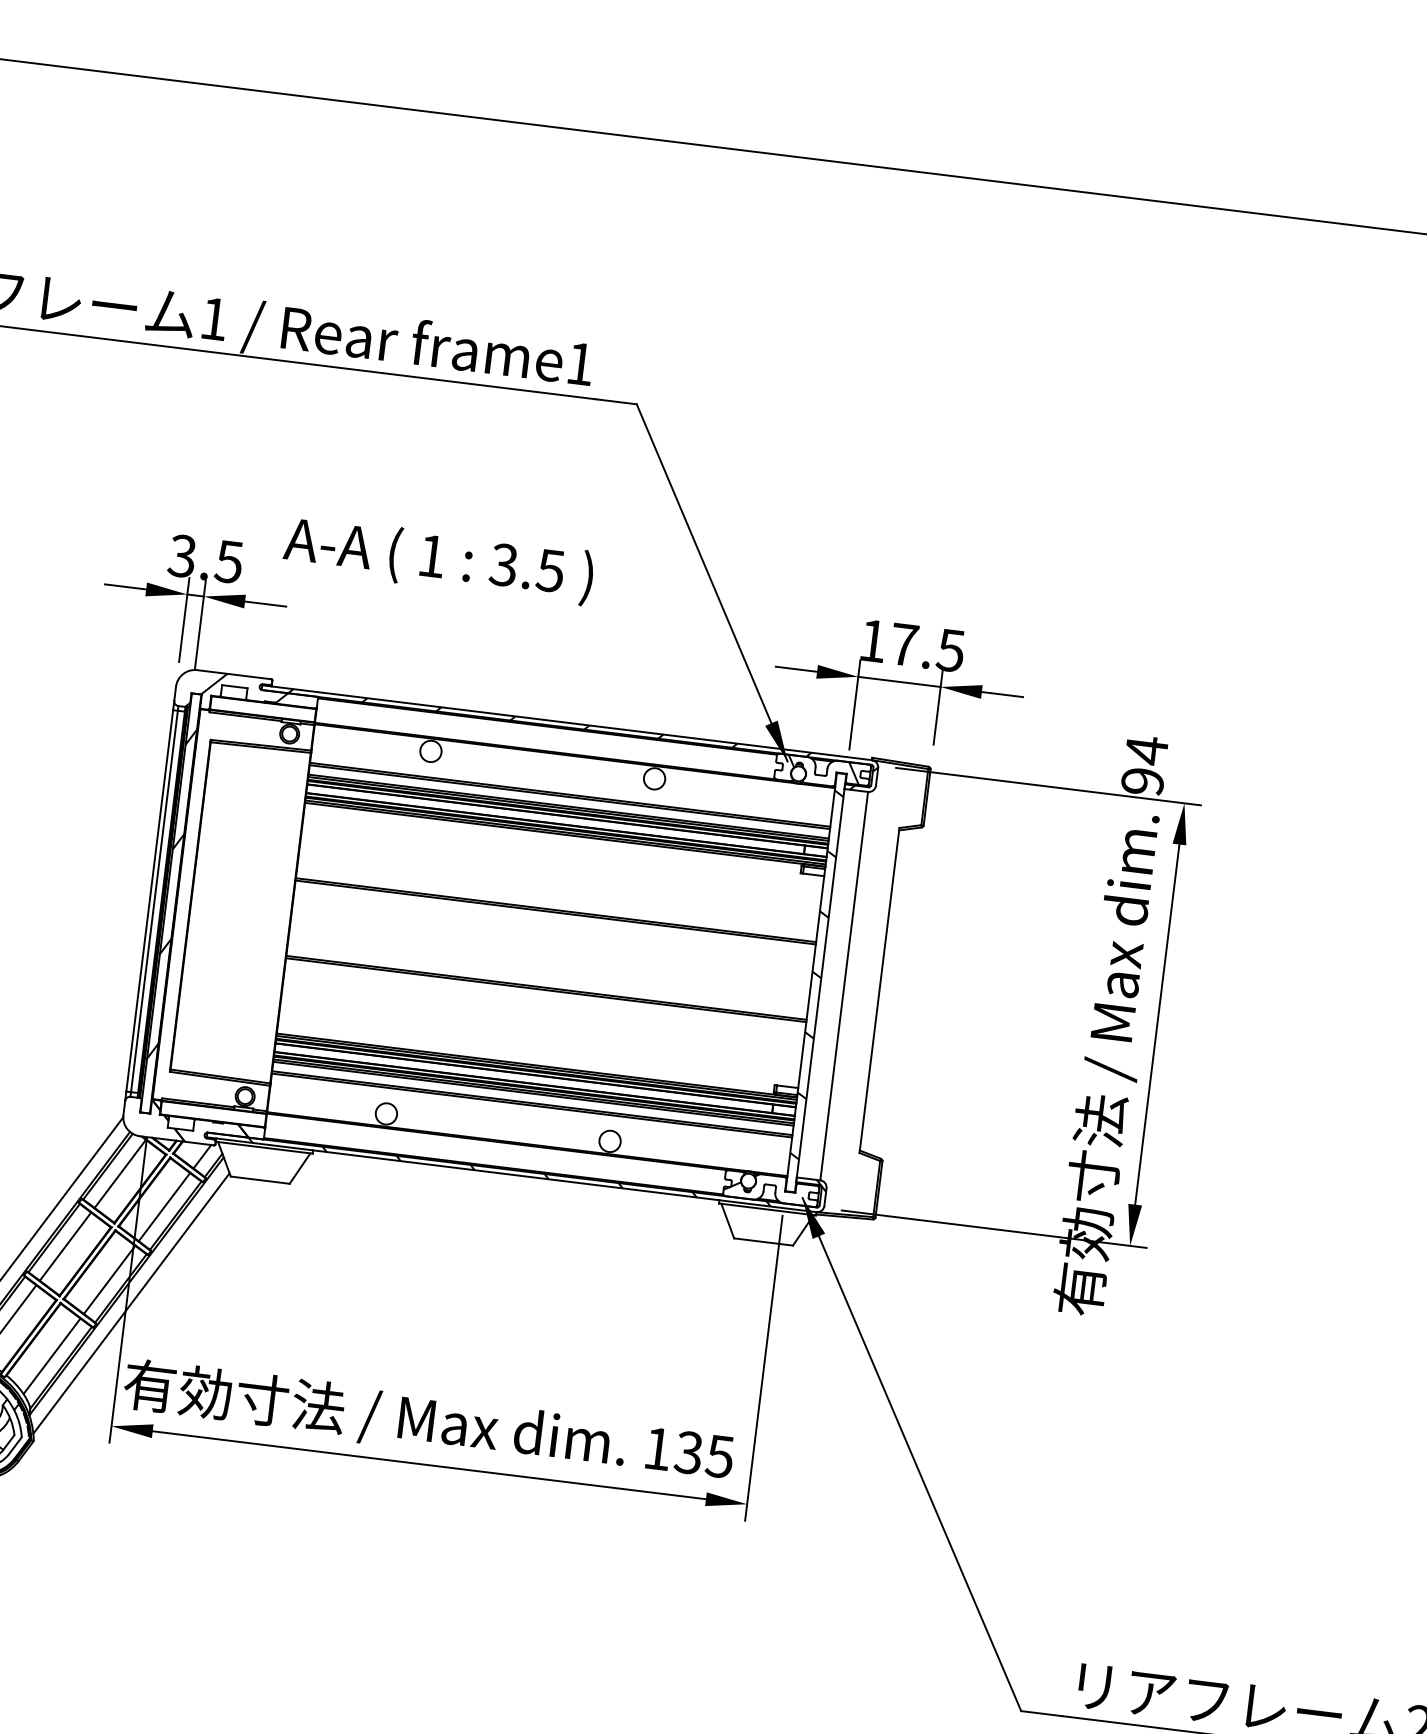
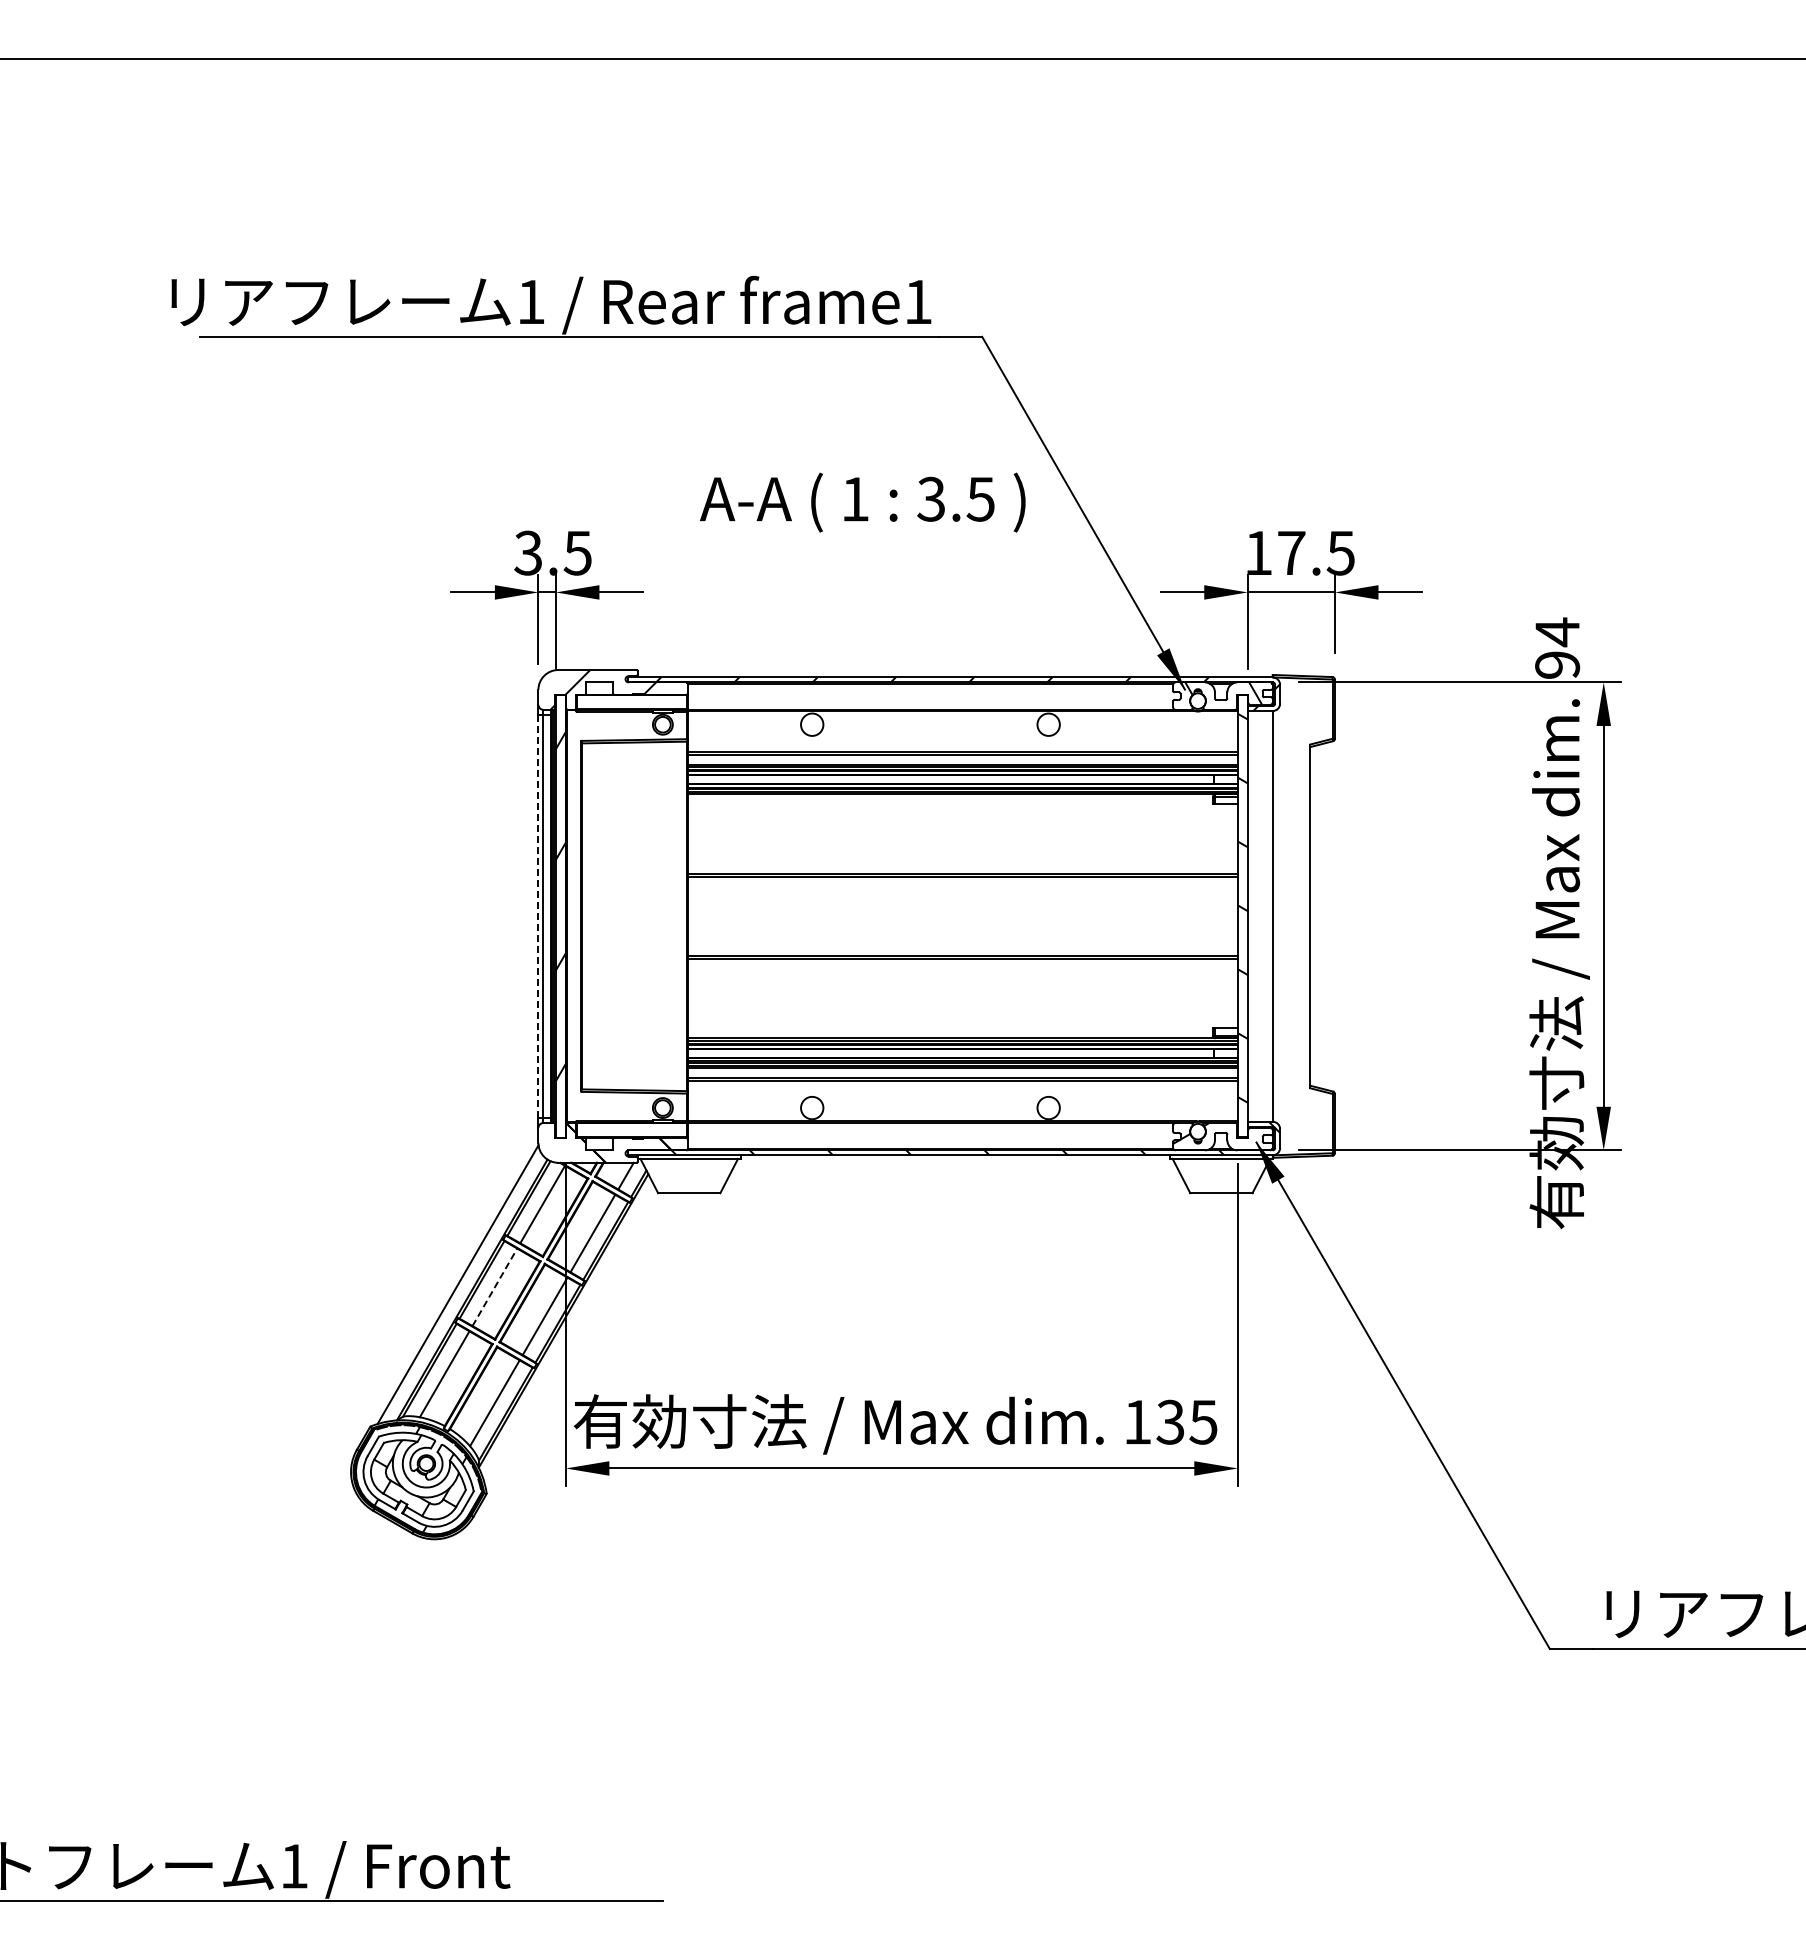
text: (438, 560) -> (862, 502), moved
line: (149, 900) -> (538, 916), solid -> dashed
line: (65, 1246) -> (494, 1287), solid -> dashed
line: (131, 1302) -> (570, 1337), removed

